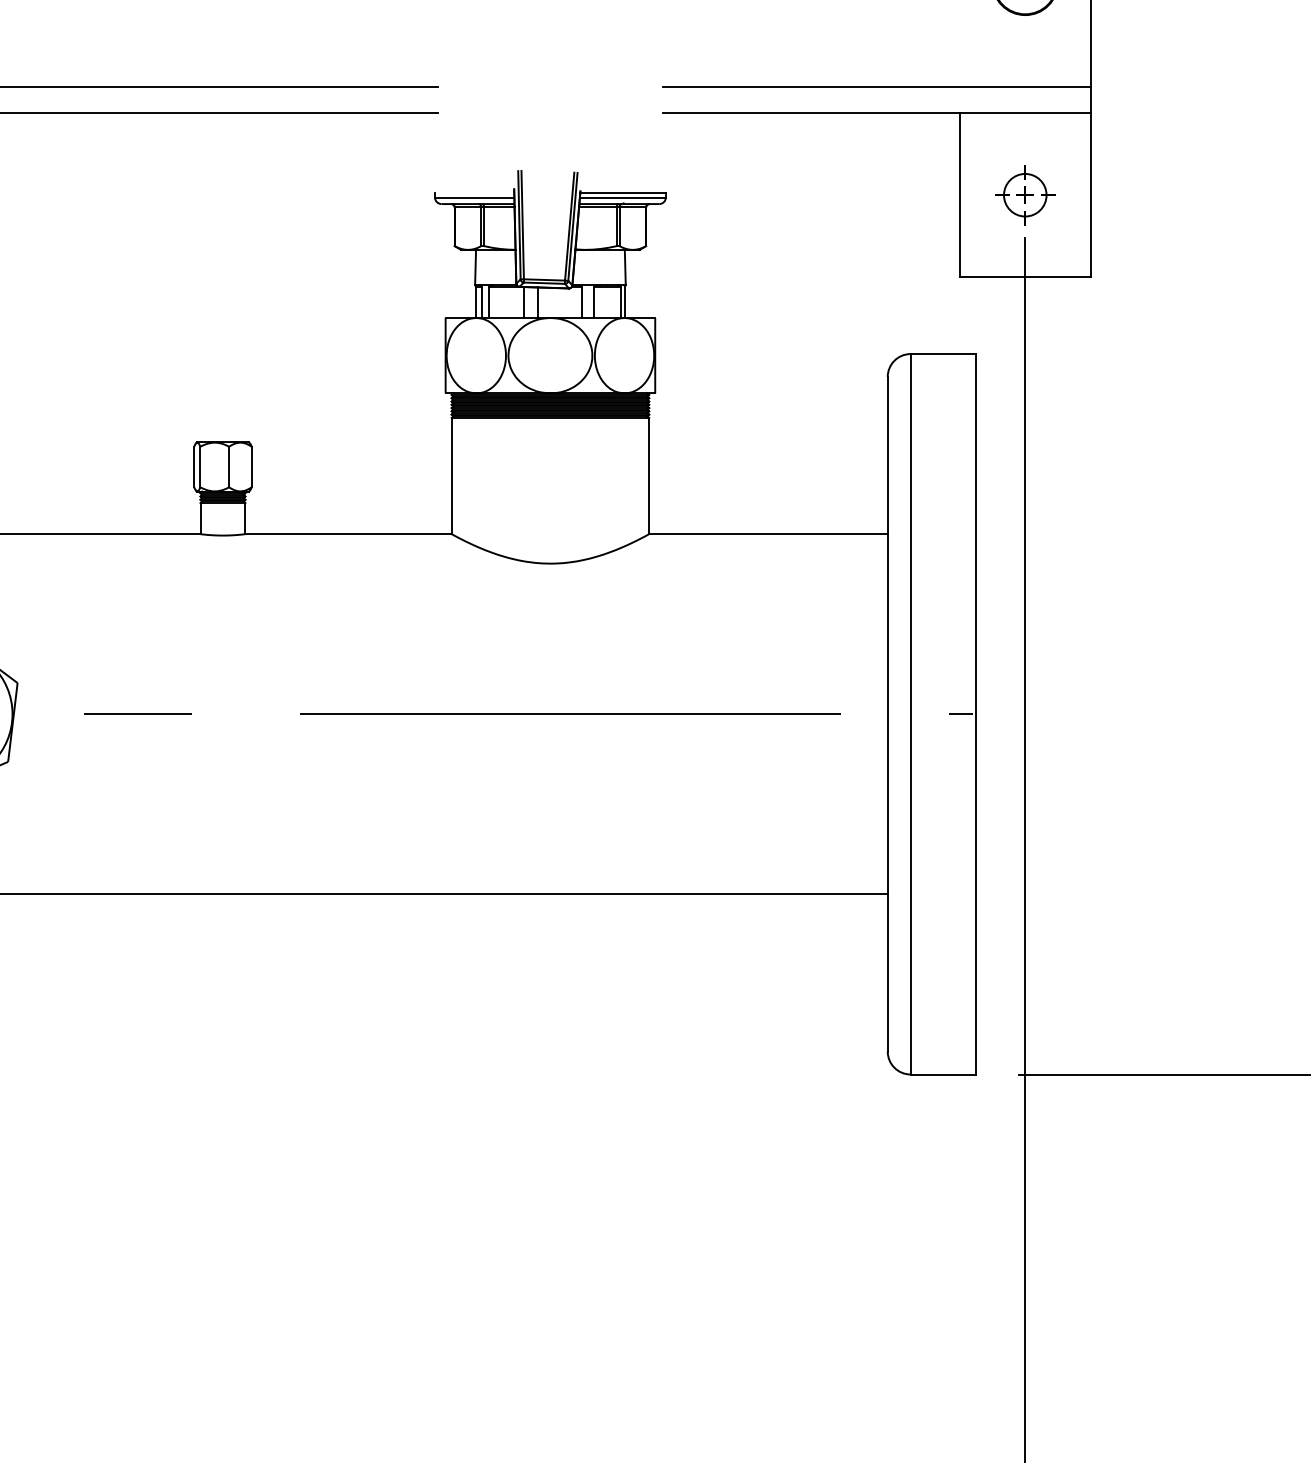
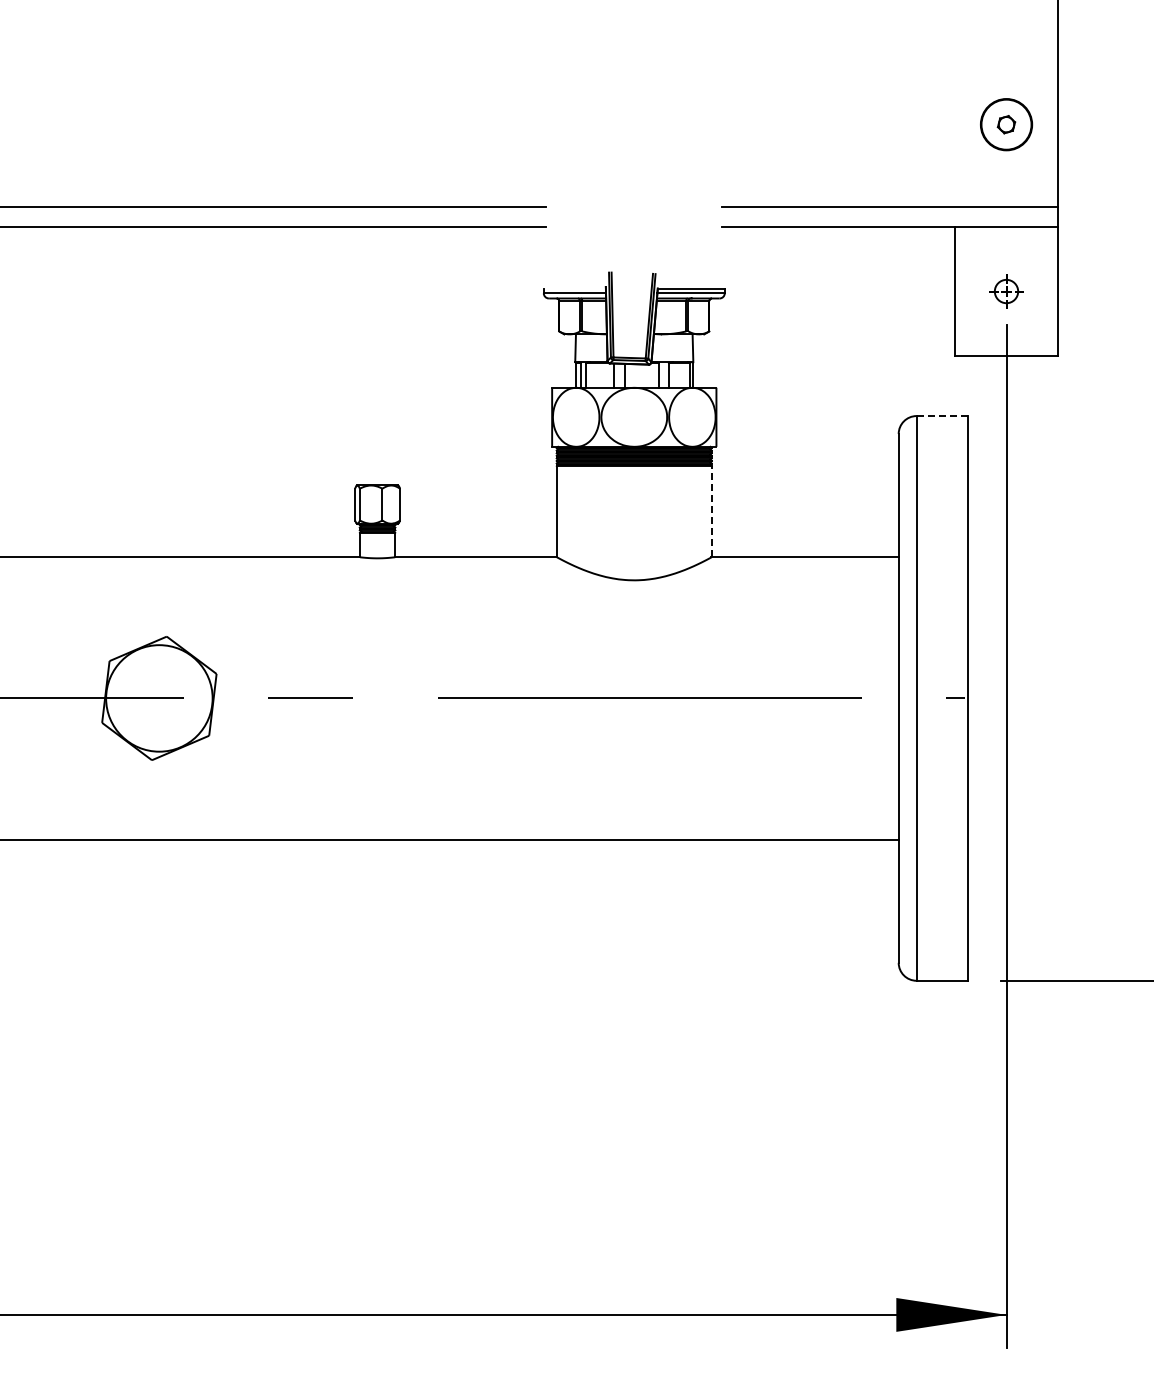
part: (1025, 195) -> (1006, 291), size x0.7
line: (943, 354) -> (942, 416), solid -> dashed
line: (648, 475) -> (711, 511), solid -> dashed

